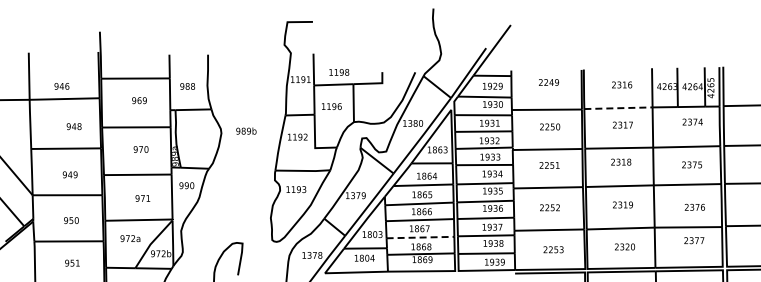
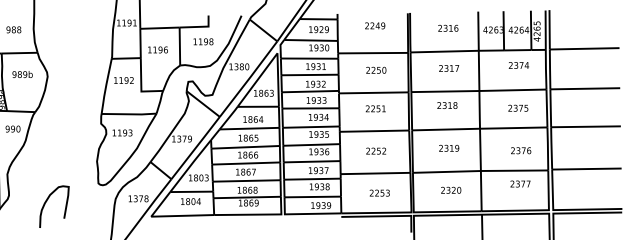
text: (339, 72) -> (203, 41), moved
line: (618, 108) -> (444, 51), dashed -> solid
text: (246, 130) -> (22, 73), moved
line: (420, 237) -> (246, 180), dashed -> solid

